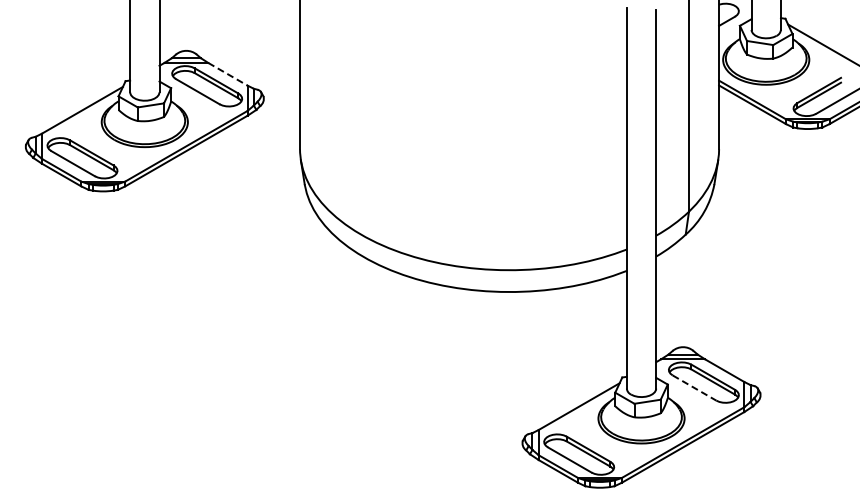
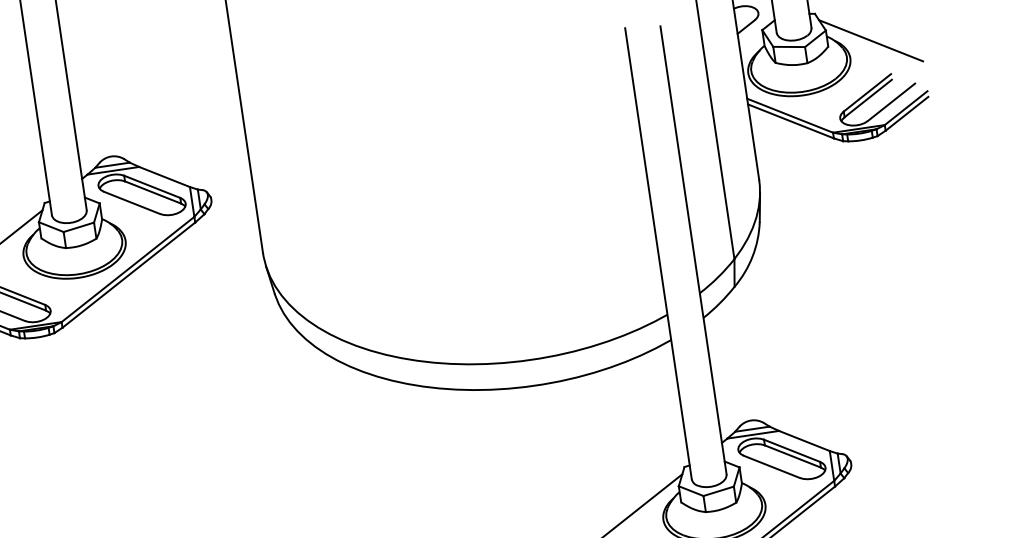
line: (227, 74) -> (164, 177), dashed -> solid
line: (694, 388) -> (771, 467), dashed -> solid

